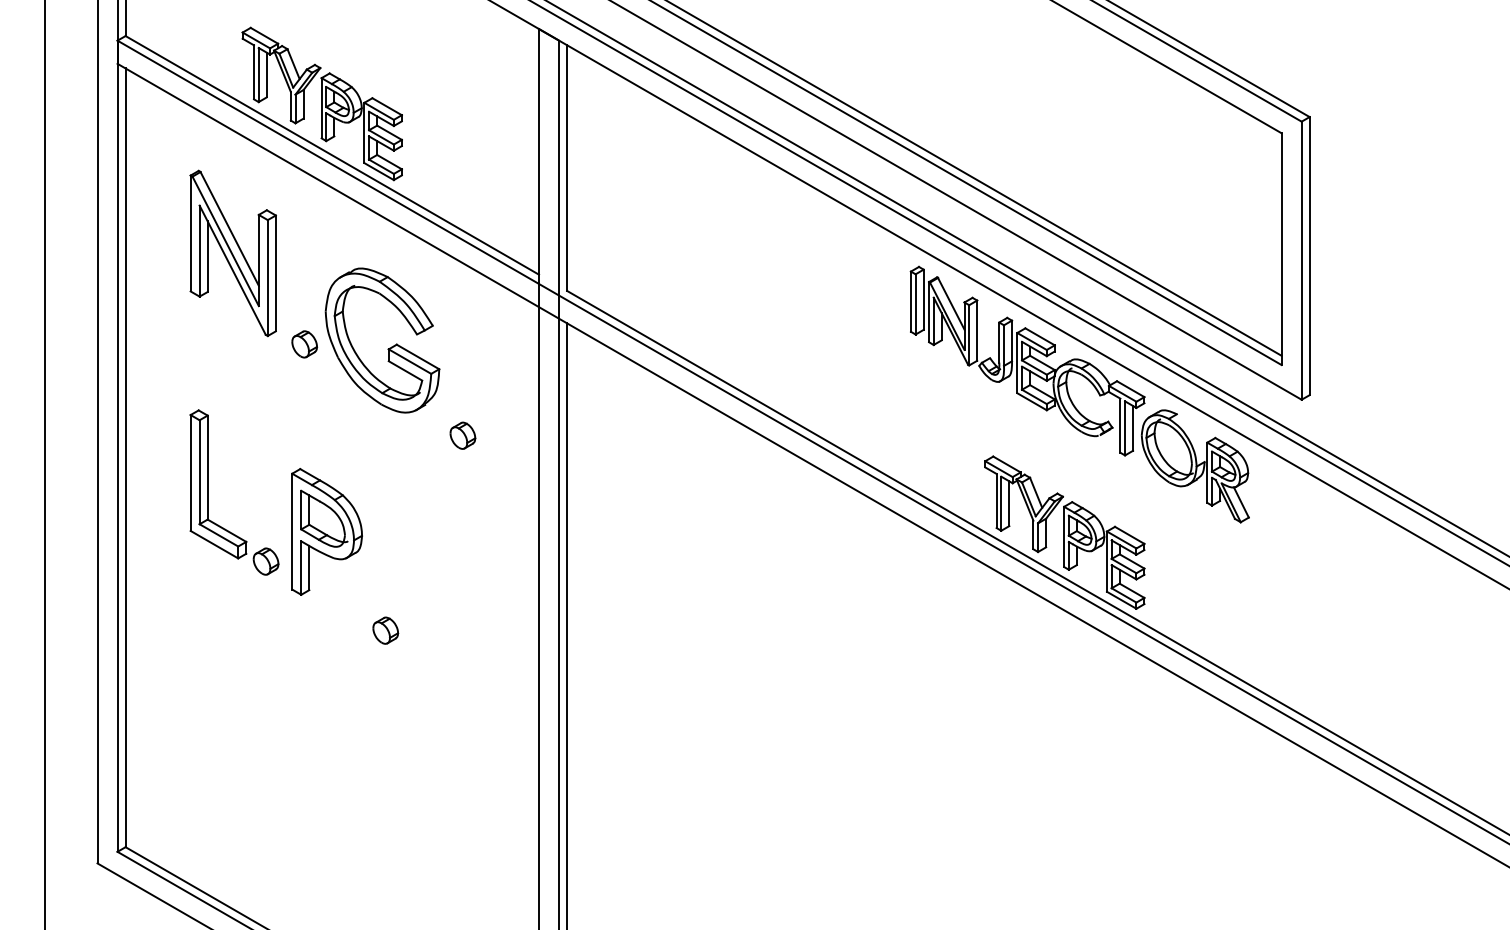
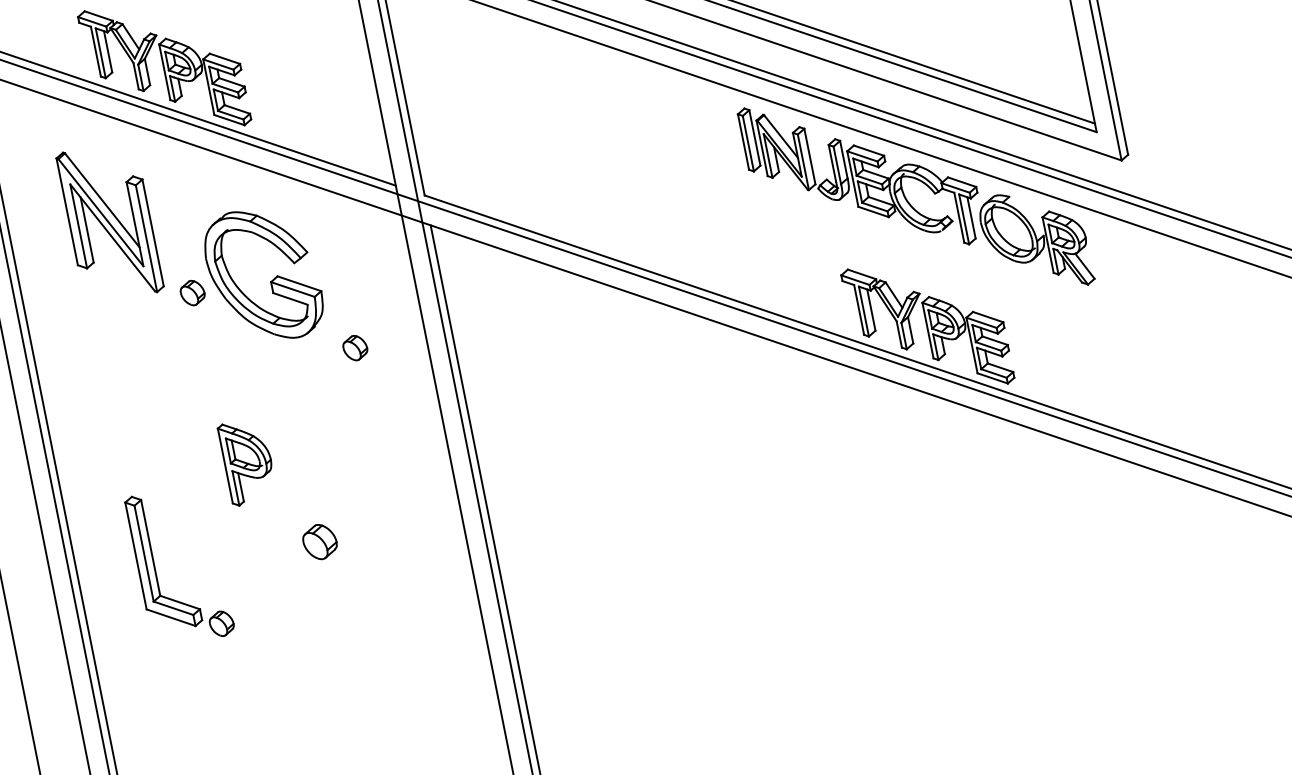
part: (208, 492) -> (156, 570), moved
part: (326, 531) -> (247, 461), size x0.7
part: (385, 630) -> (319, 541), size x1.4

